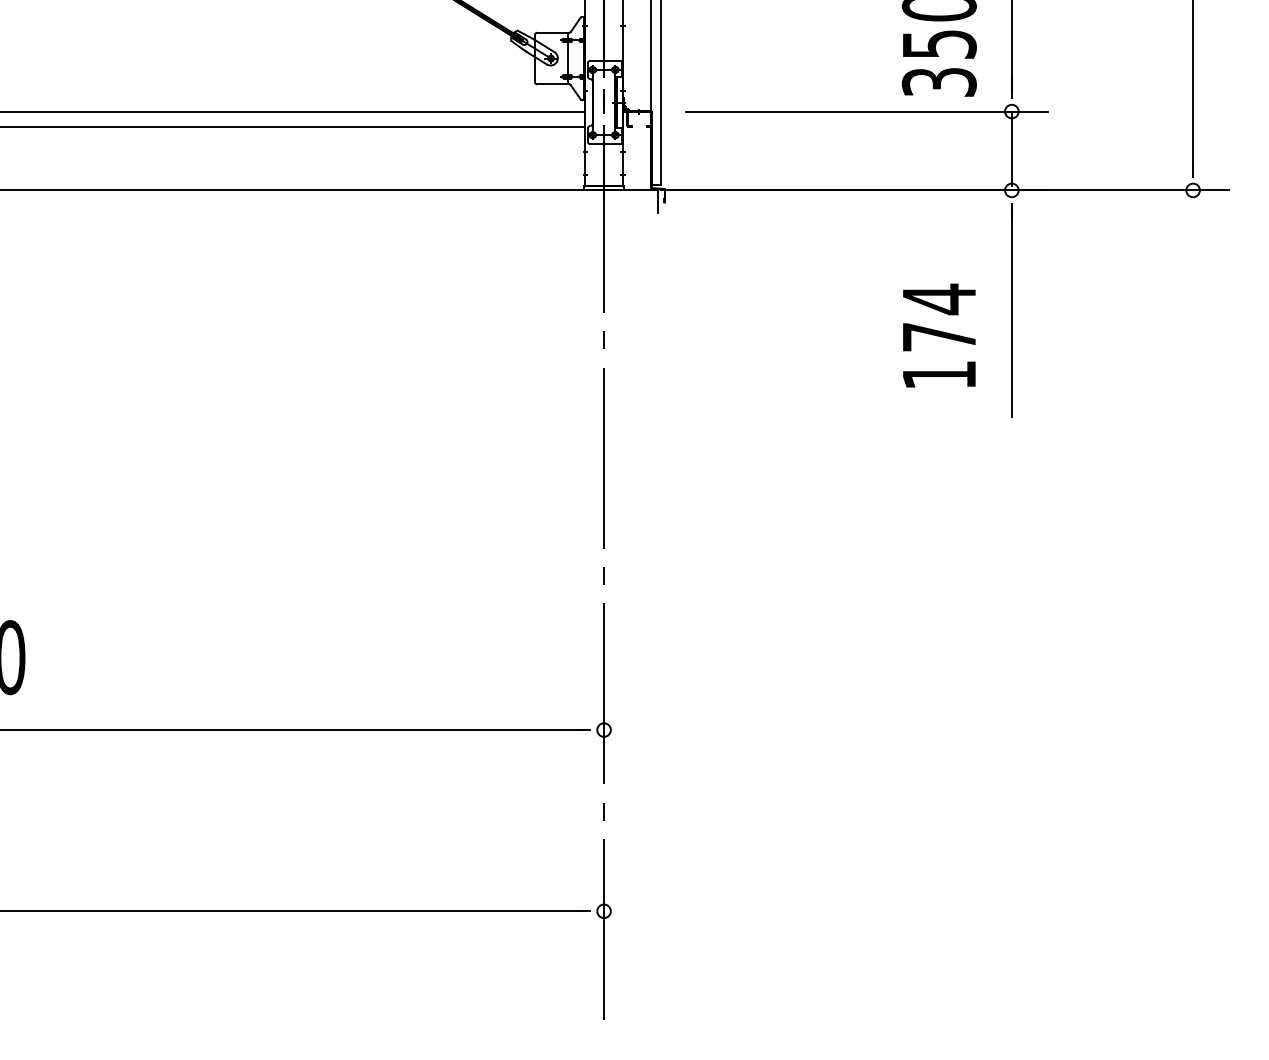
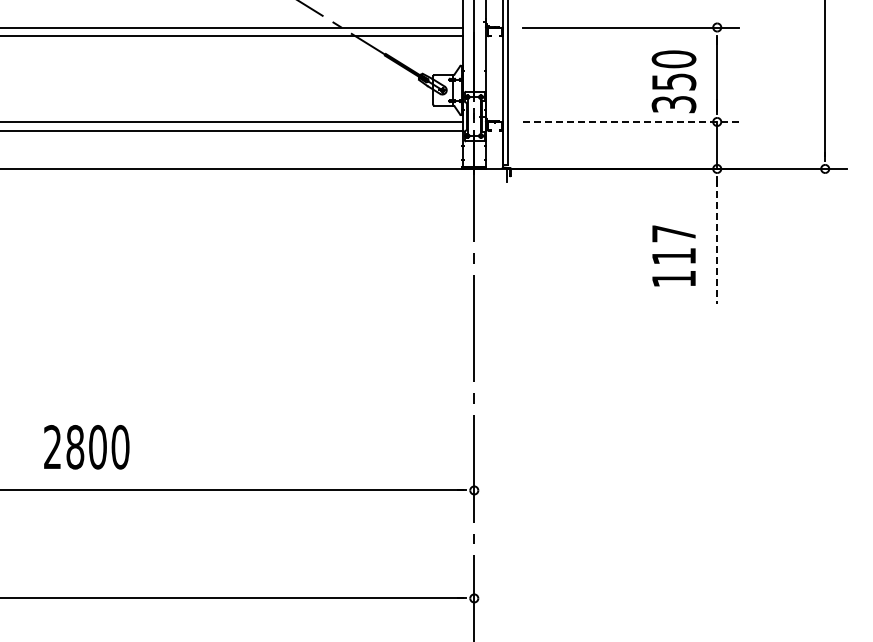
line: (867, 110) -> (631, 121), solid -> dashed
line: (1012, 312) -> (717, 241), solid -> dashed
text: (938, 317) -> (673, 244), 174 -> 117

